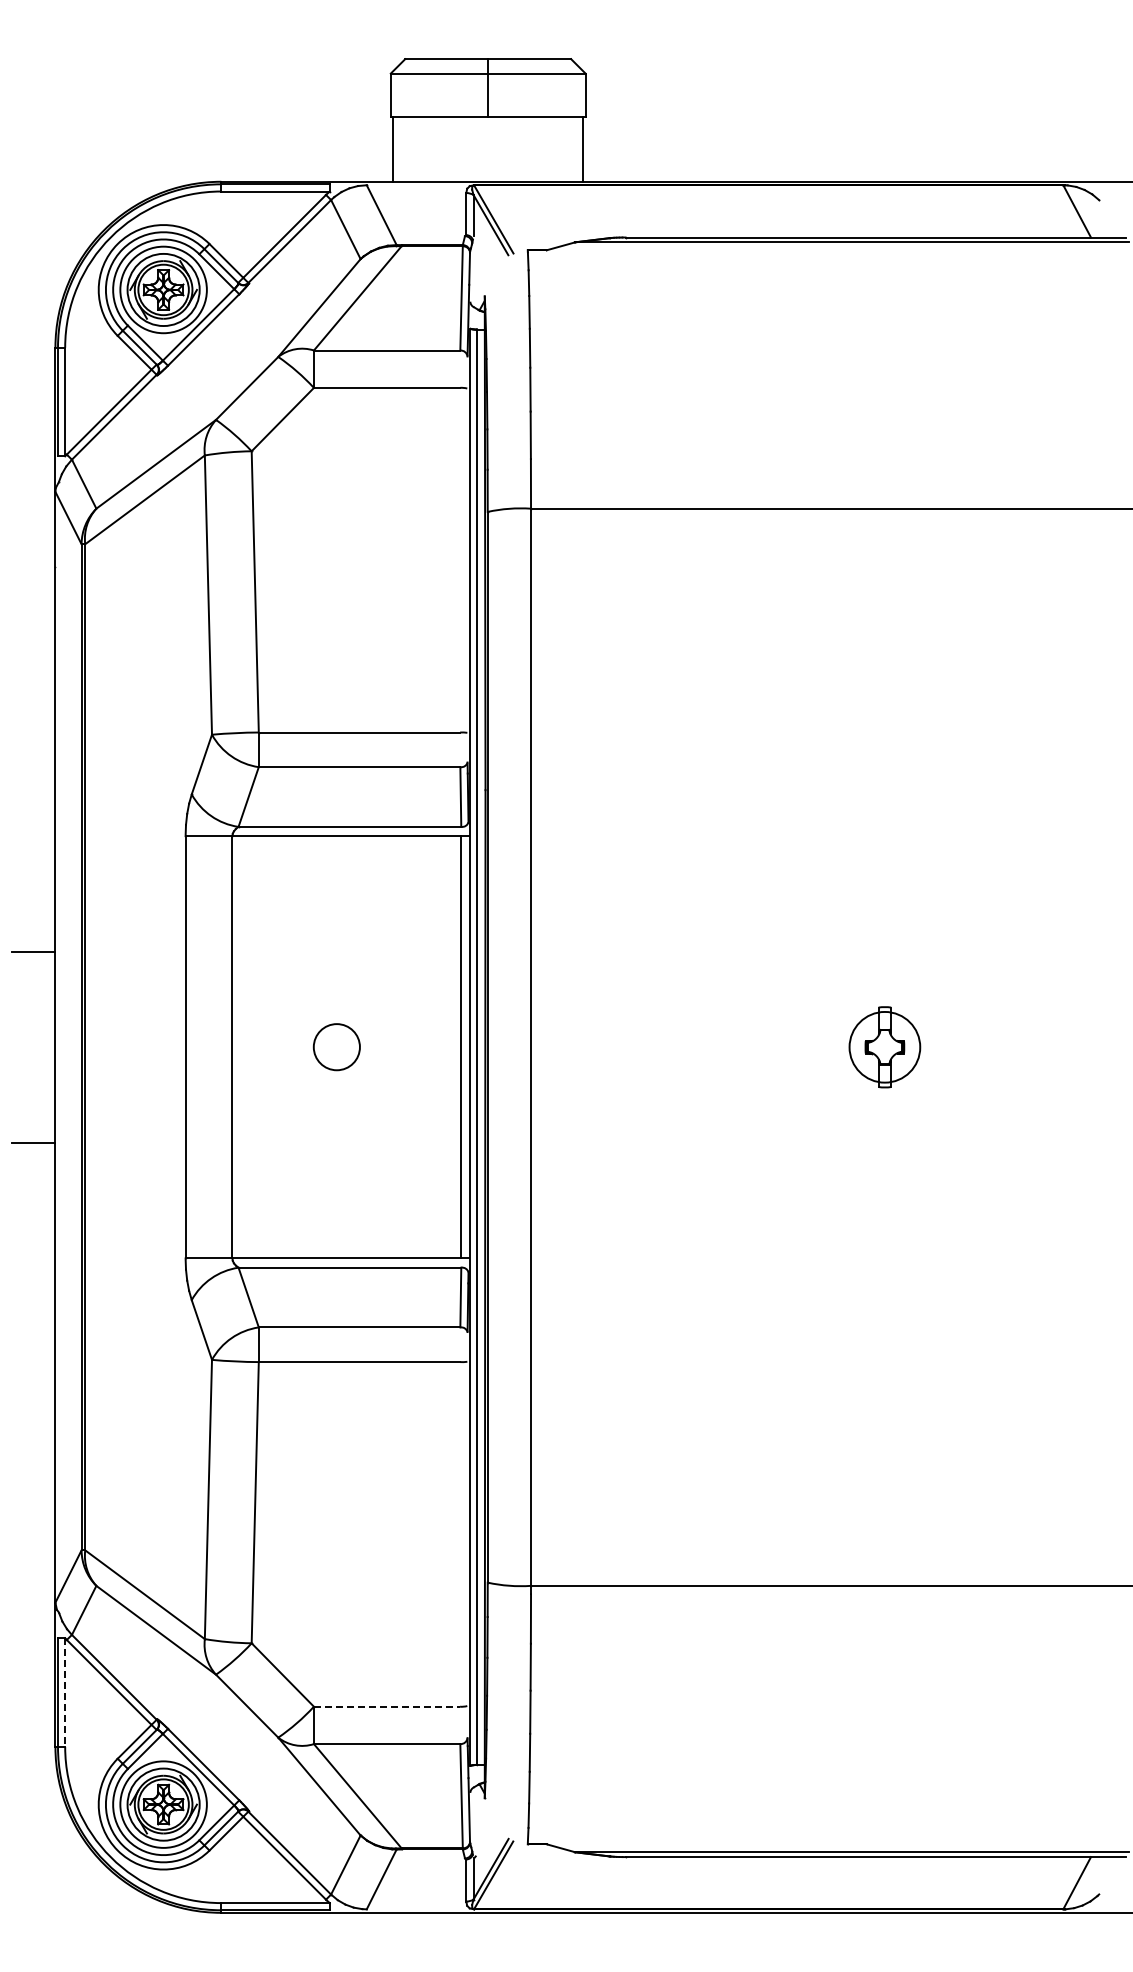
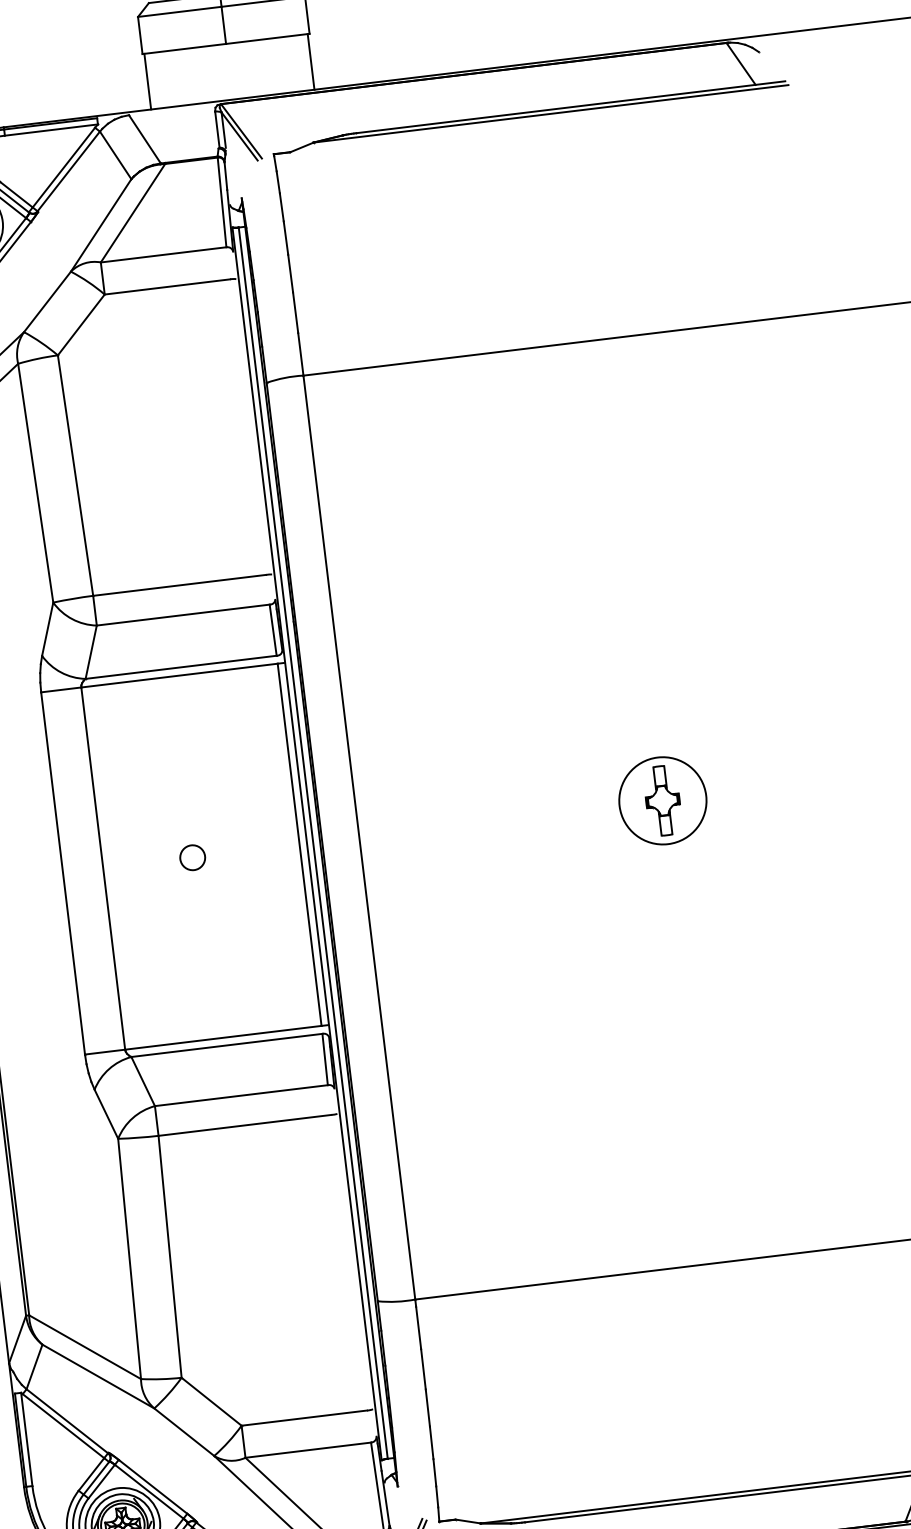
circle: (884, 1046) -> (662, 800), size x1.43
circle: (336, 1047) -> (192, 857), size x0.62
line: (65, 1693) -> (27, 1440), dashed -> solid
line: (387, 1706) -> (304, 1417), dashed -> solid

